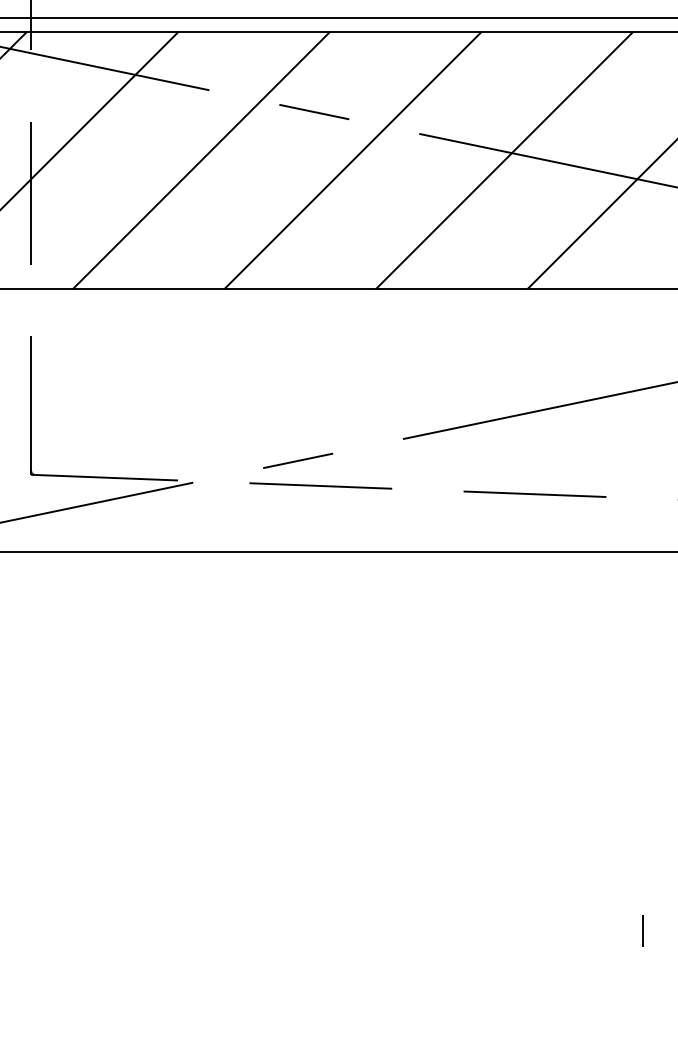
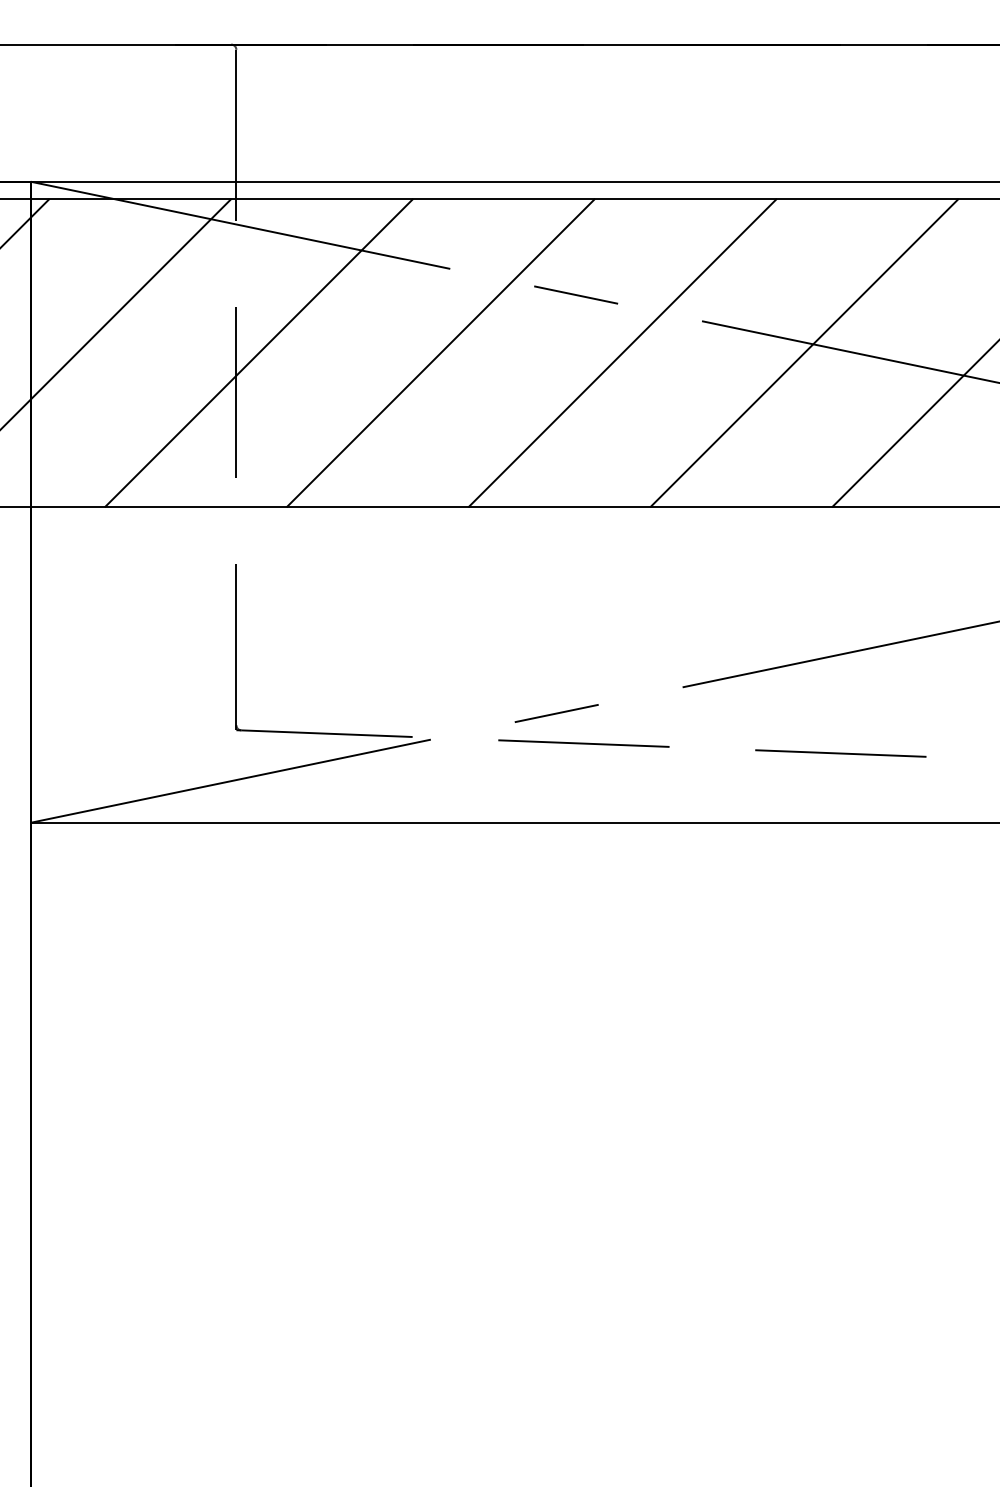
line: (642, 930) -> (969, 1276), removed

